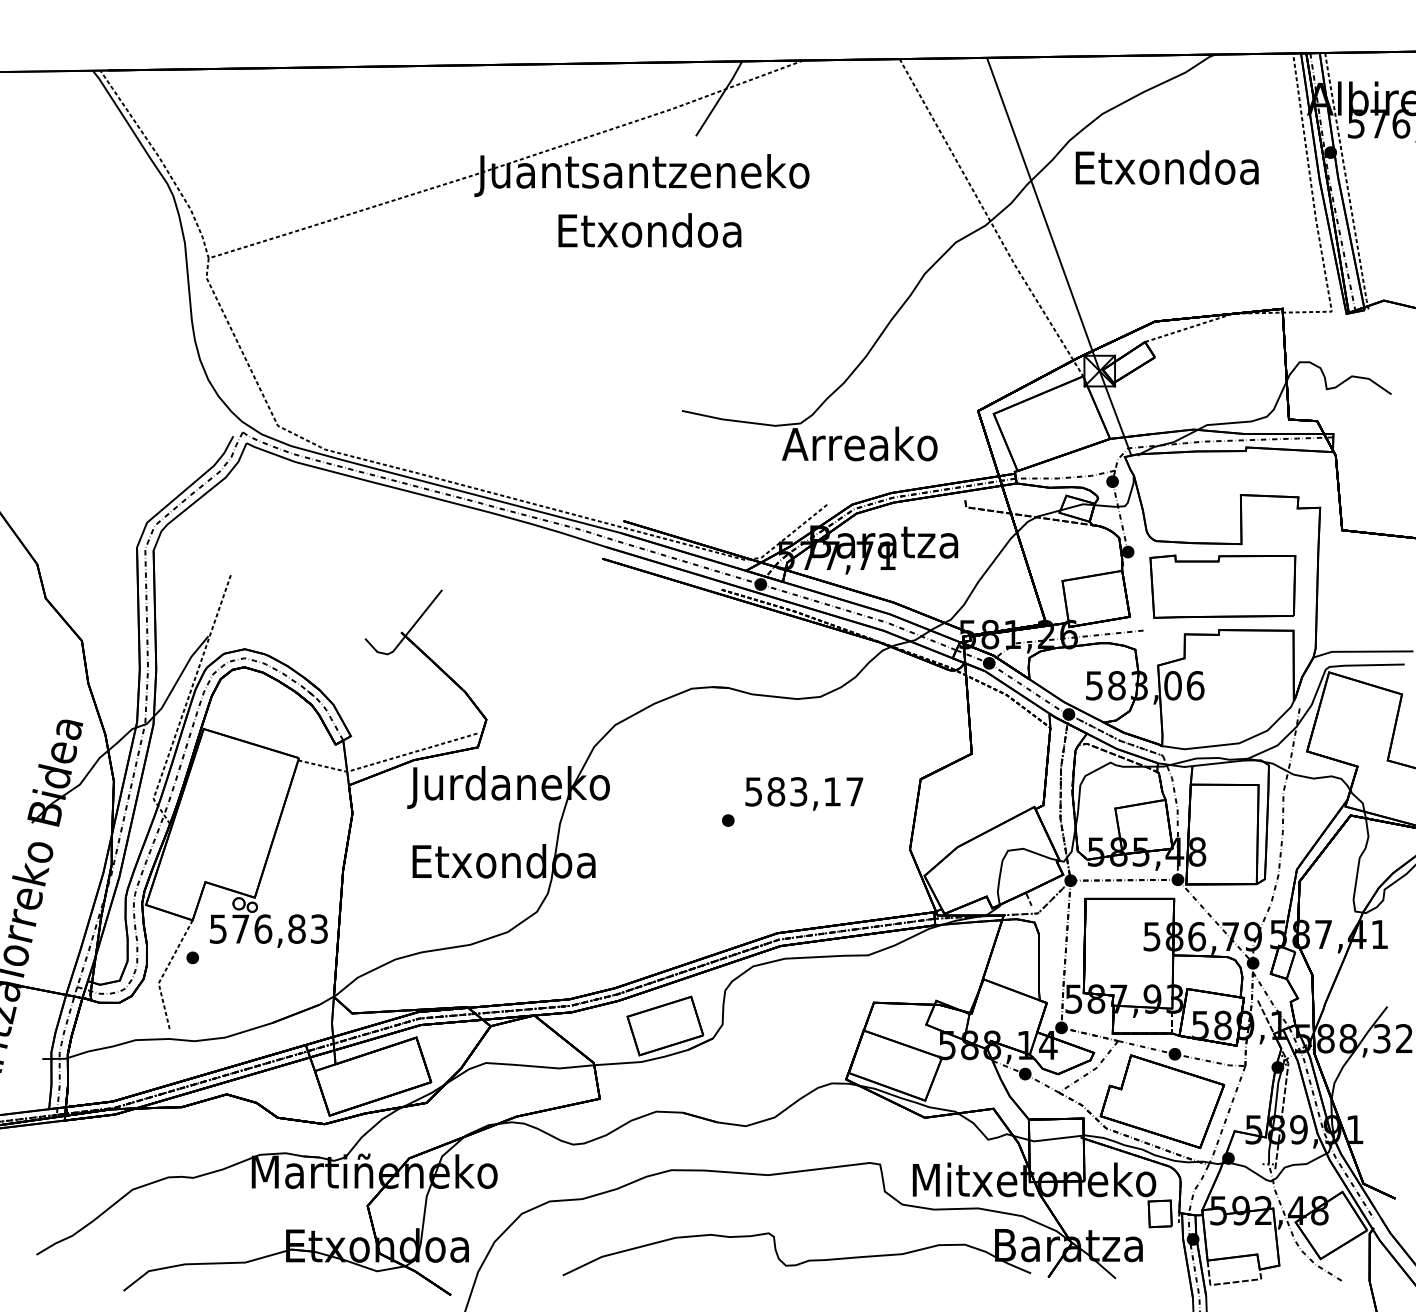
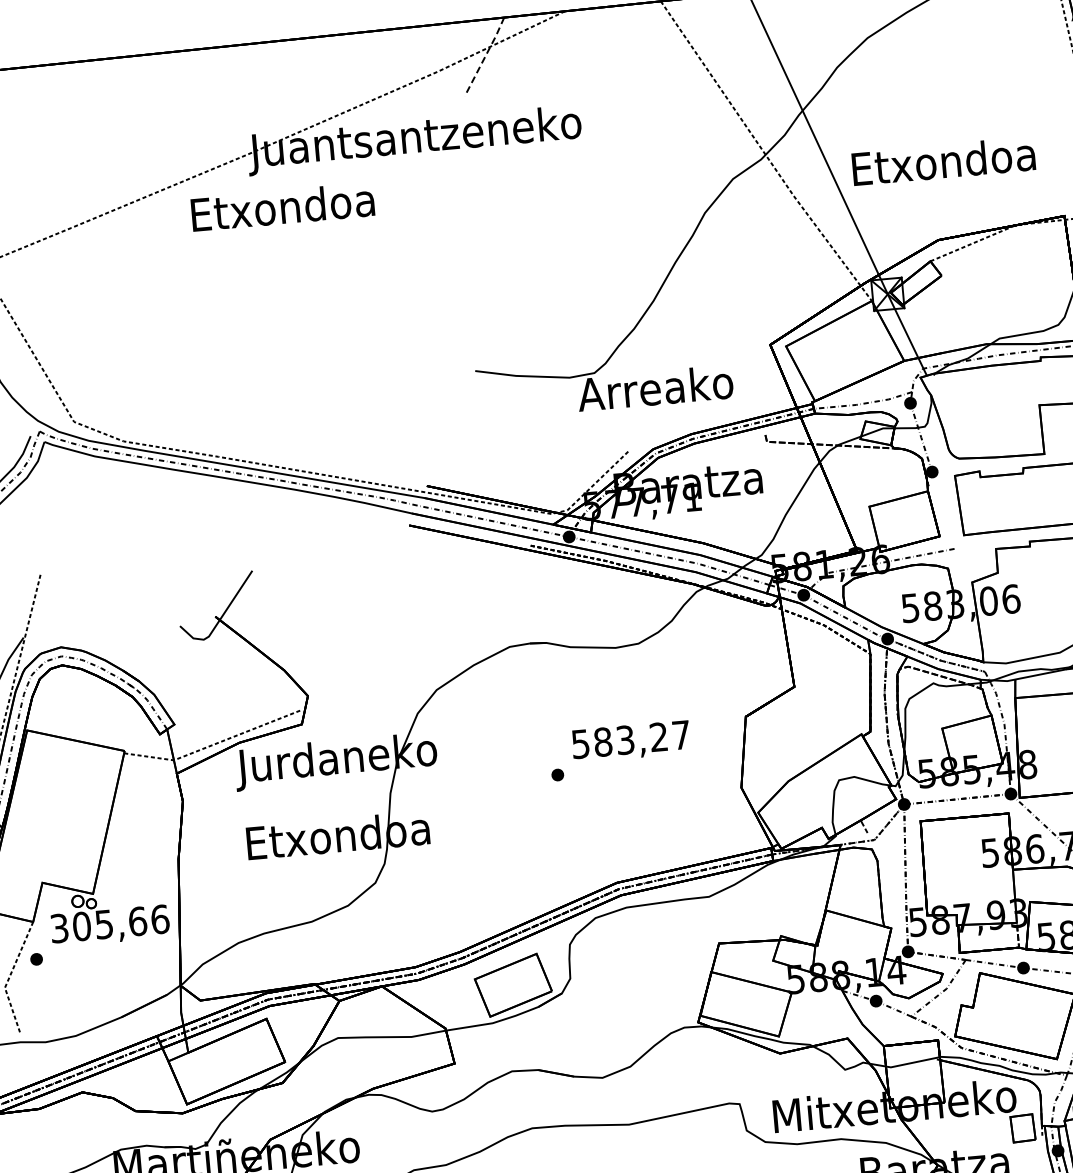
line: (720, 98) -> (485, 56), solid -> dashed
text: (1166, 167) -> (942, 161), moved
text: (649, 230) -> (282, 207), moved
text: (831, 791) -> (658, 736), 583,17 -> 583,27
text: (269, 928) -> (110, 923), 576,83 -> 305,66

